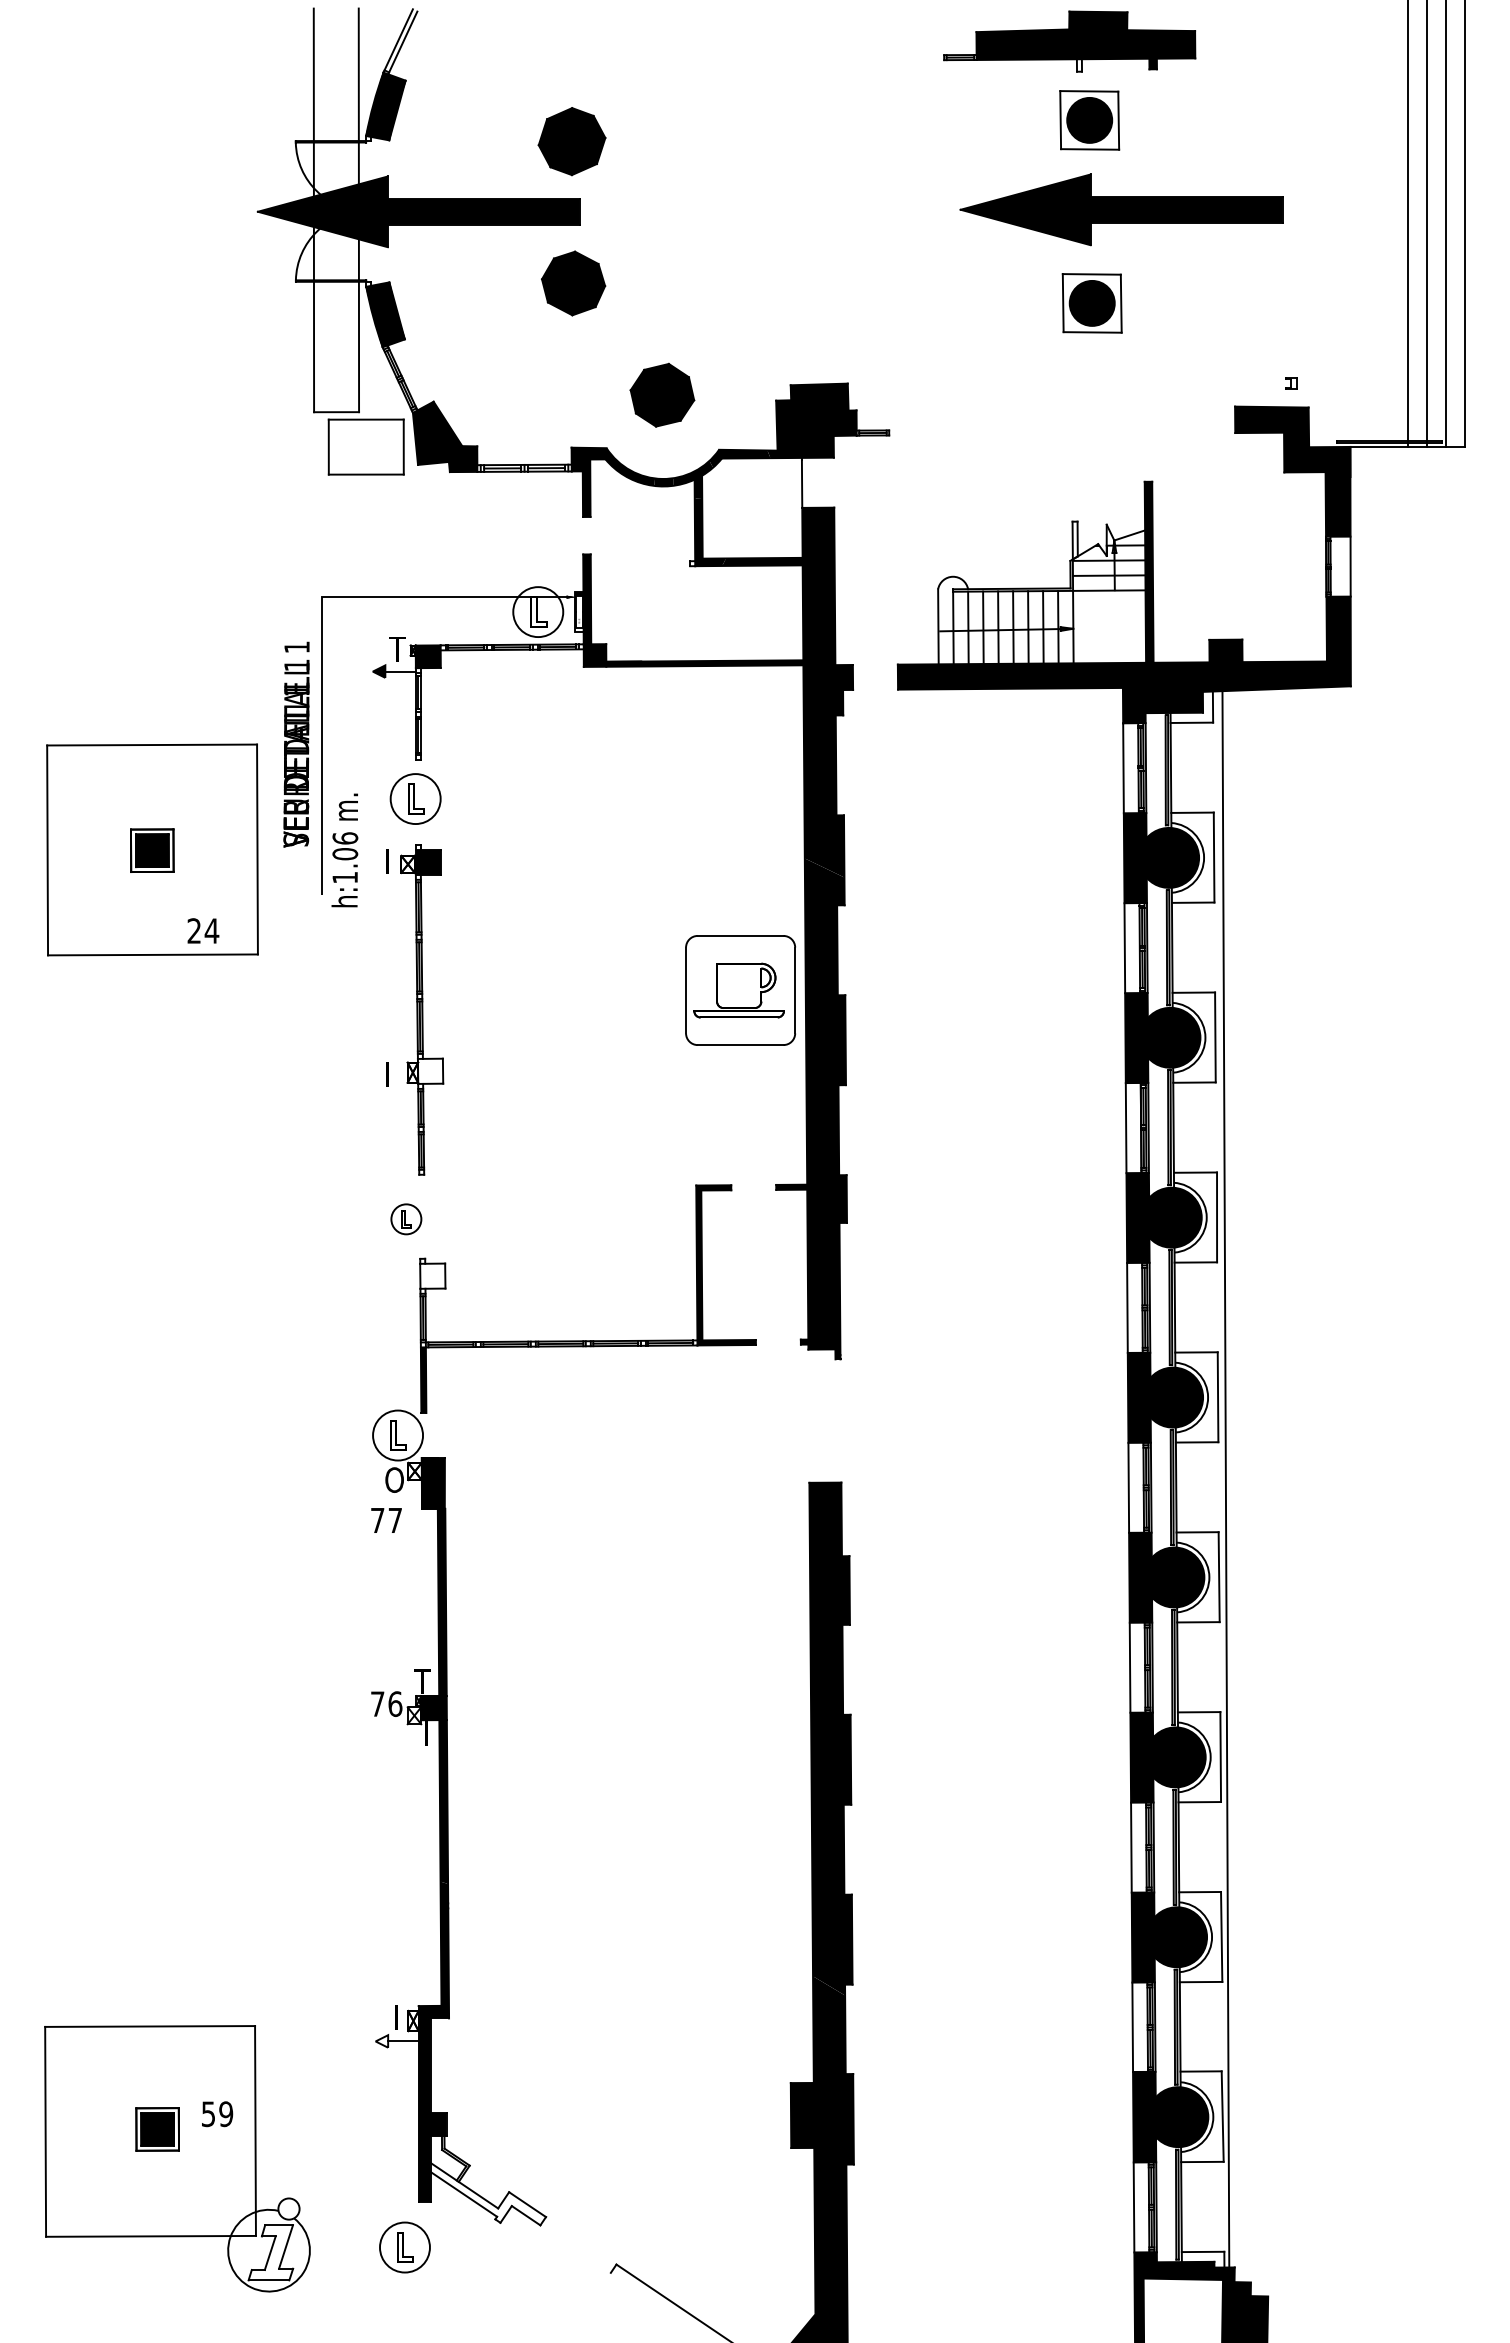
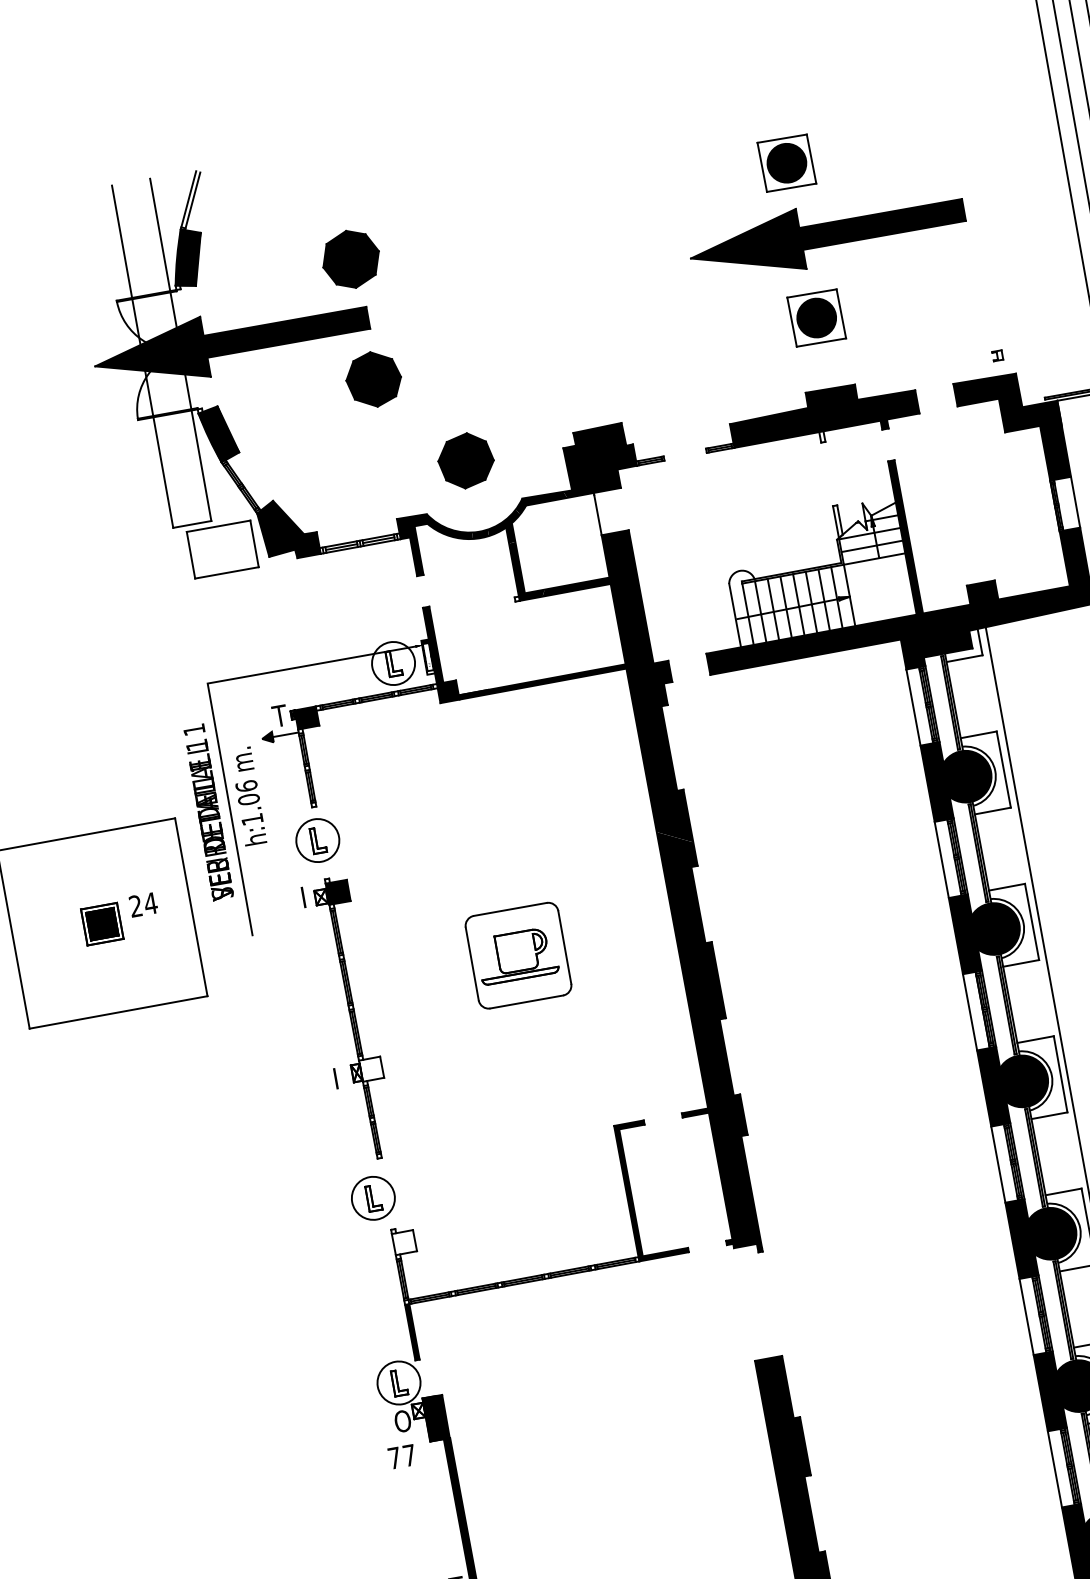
part: (1069, 41) -> (810, 418), moved
text: (344, 850) -> (247, 796), moved
text: (203, 930) -> (143, 904), moved
part: (740, 990) -> (518, 955), moved
part: (406, 1219) -> (373, 1198), size x1.67

